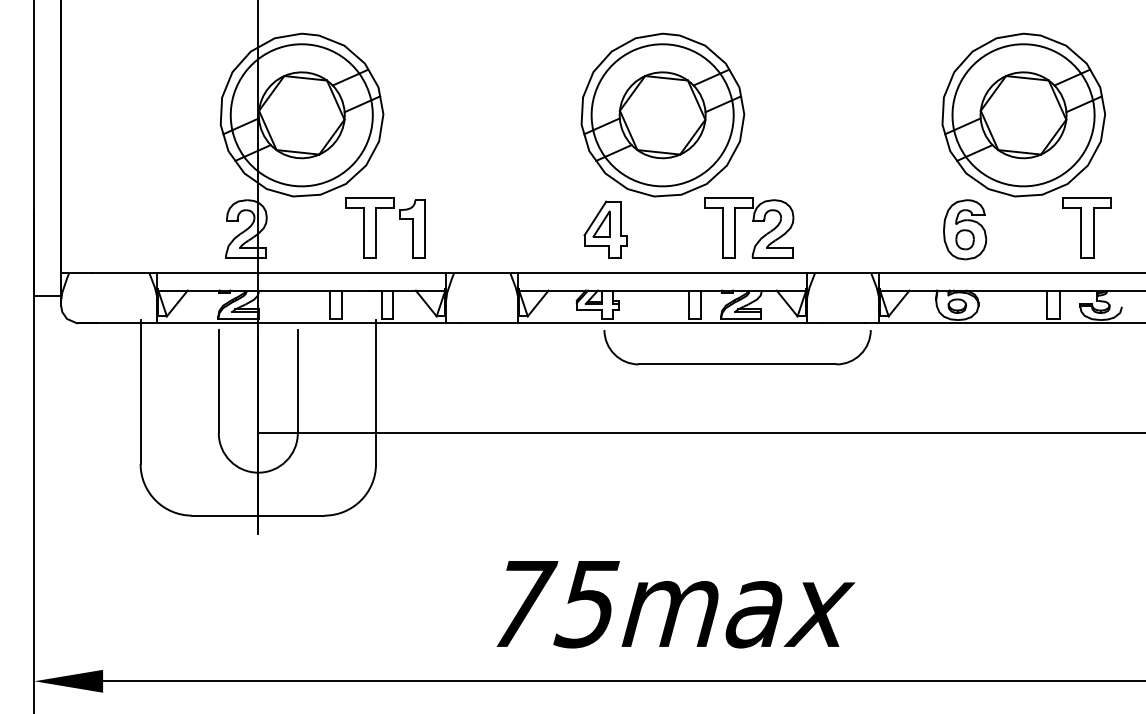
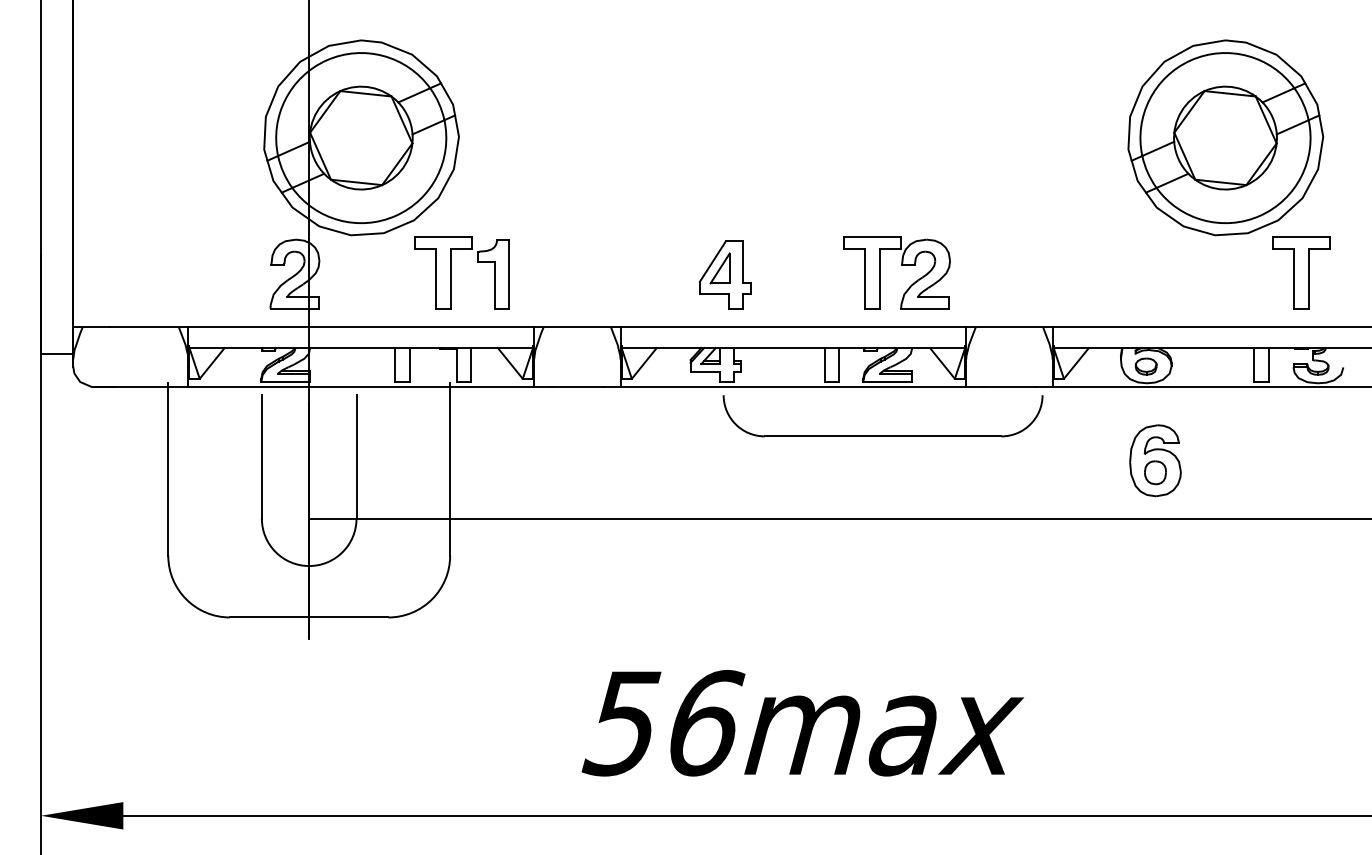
part: (662, 114) -> (793, 137), removed
part: (965, 229) -> (1155, 460), moved
text: (553, 603) -> (662, 722), 75max -> 56max

